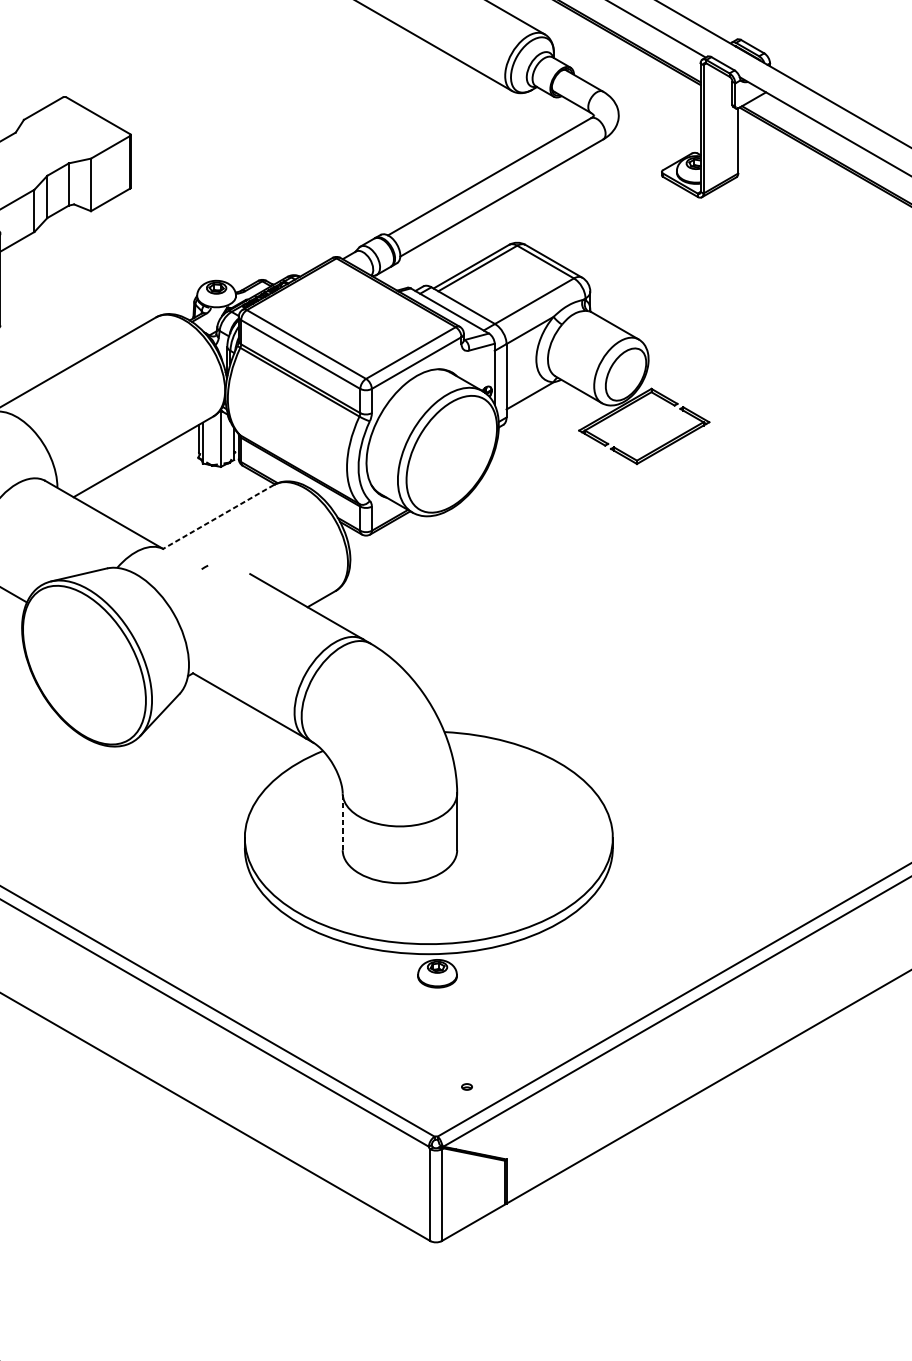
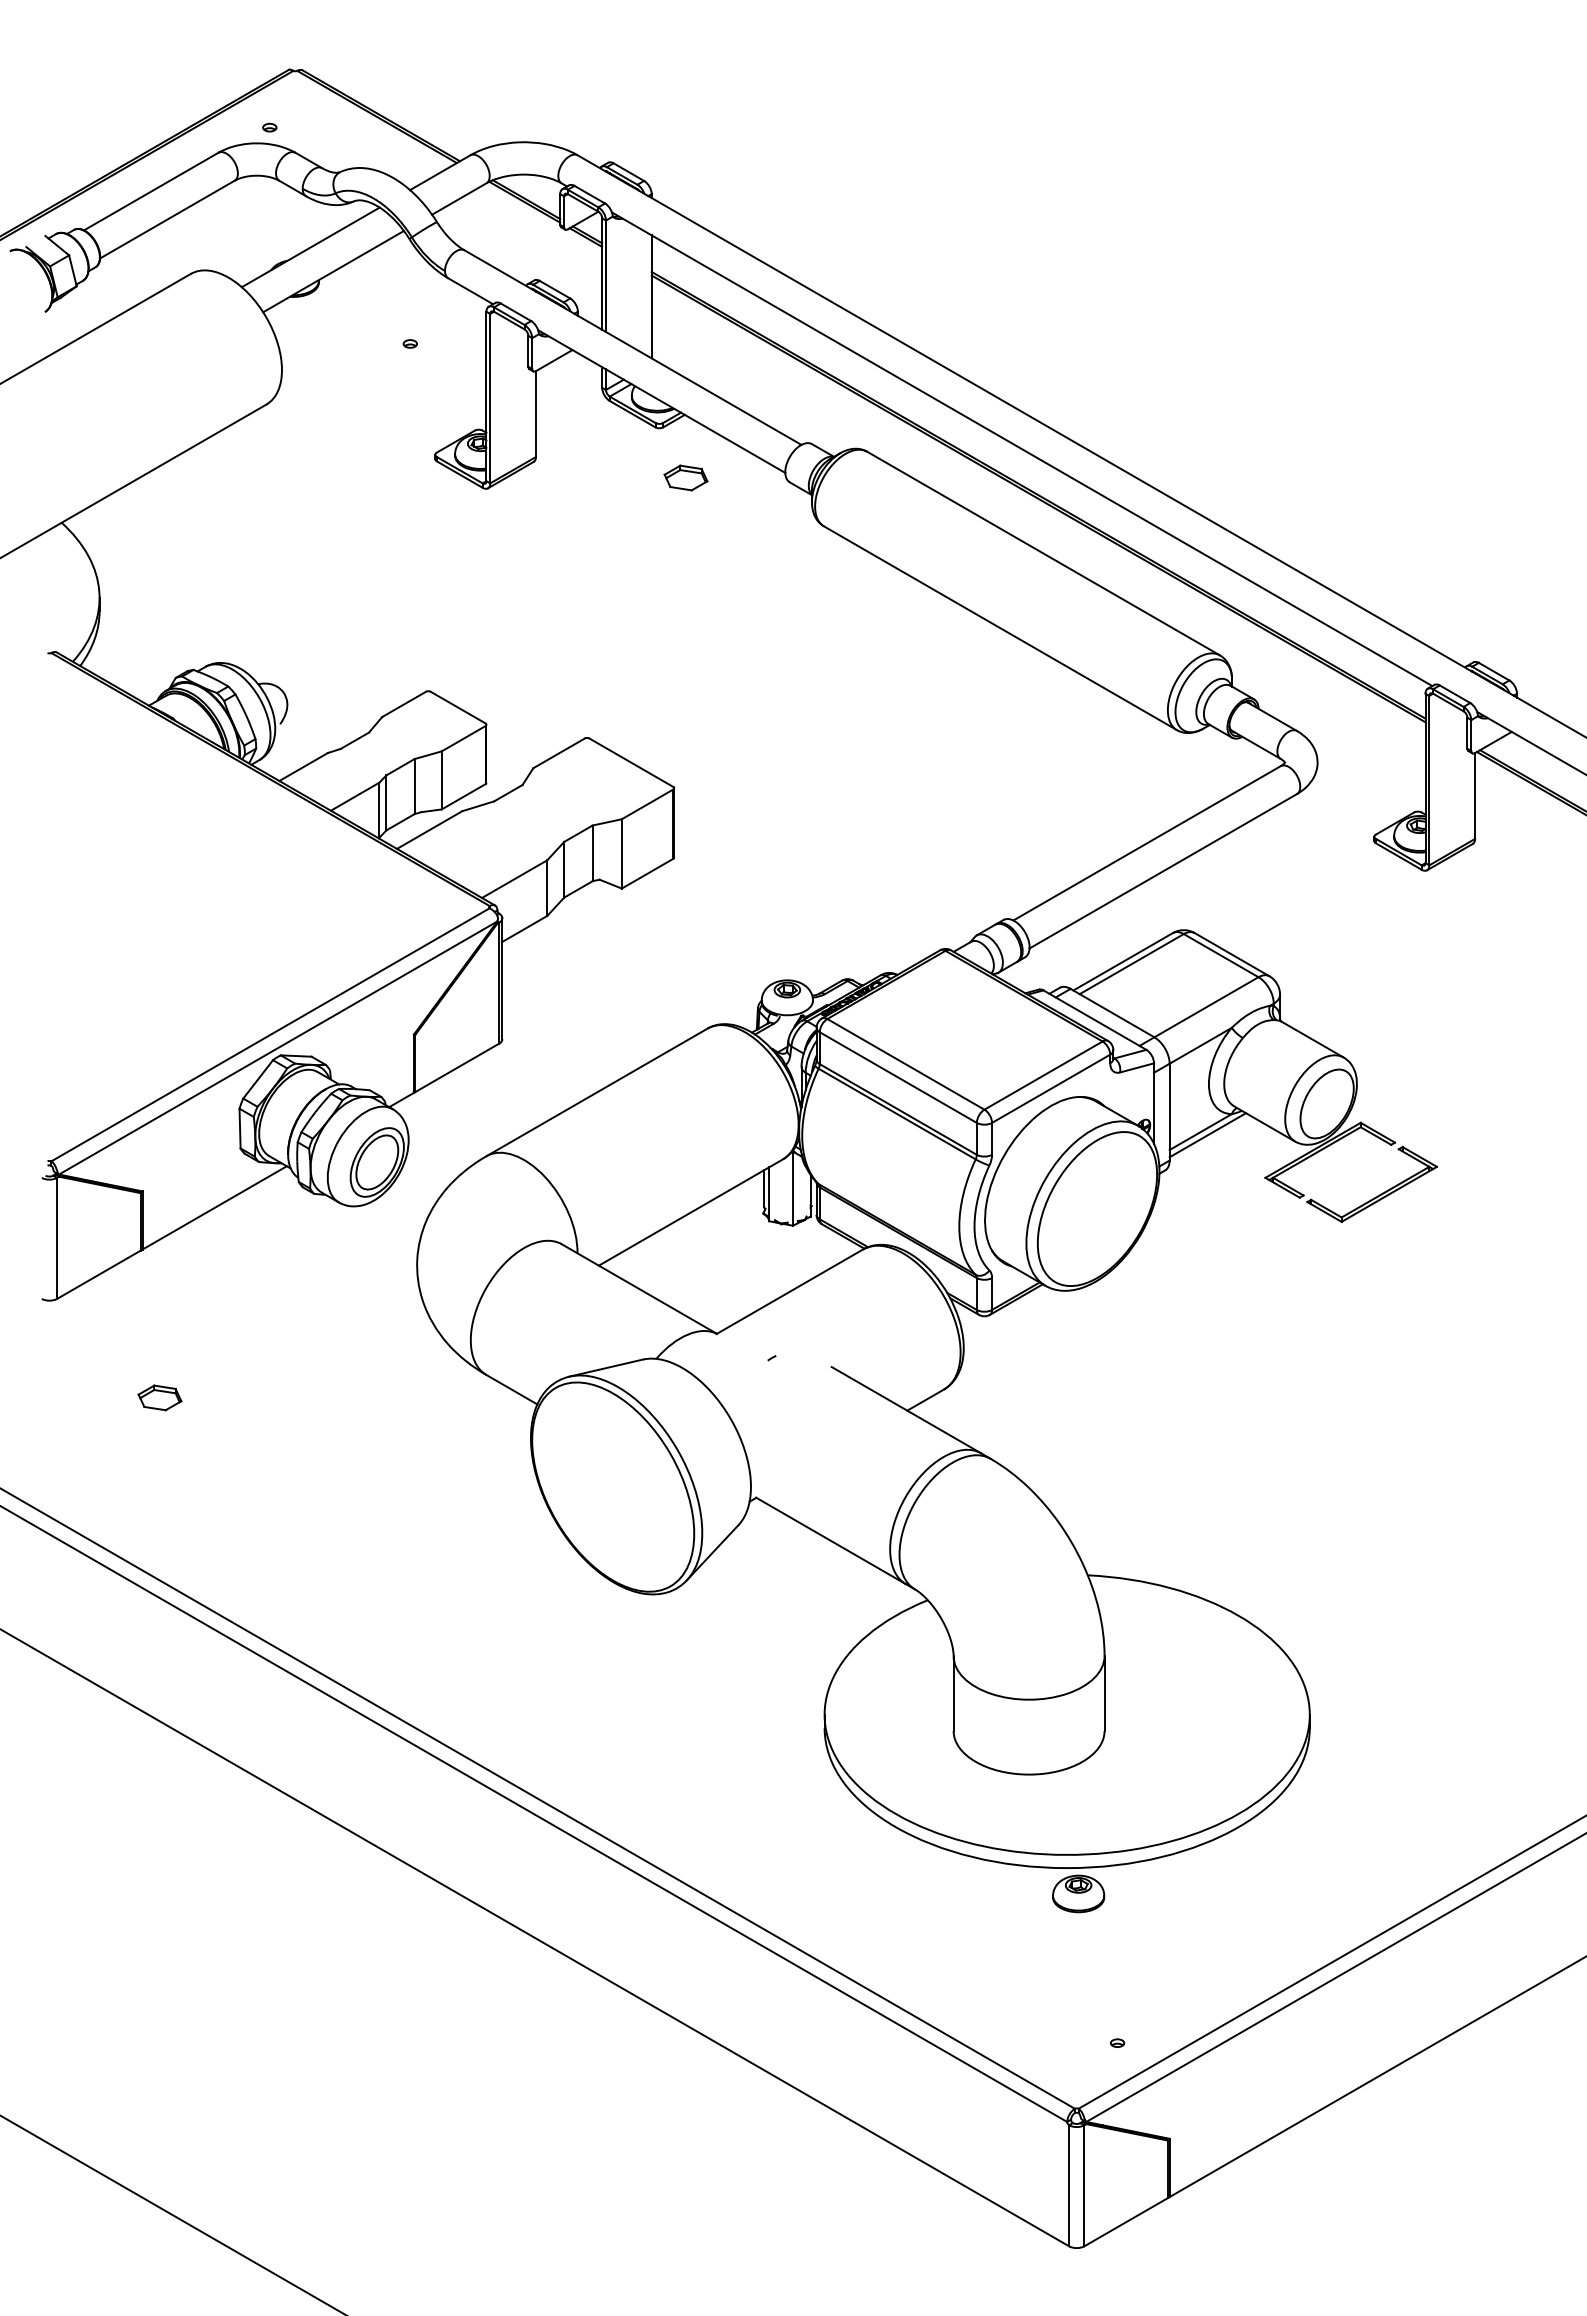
line: (535, 398) -> (1207, 1135), added
line: (218, 516) -> (789, 1291), dashed -> solid
line: (342, 821) -> (953, 1693), dashed -> solid

